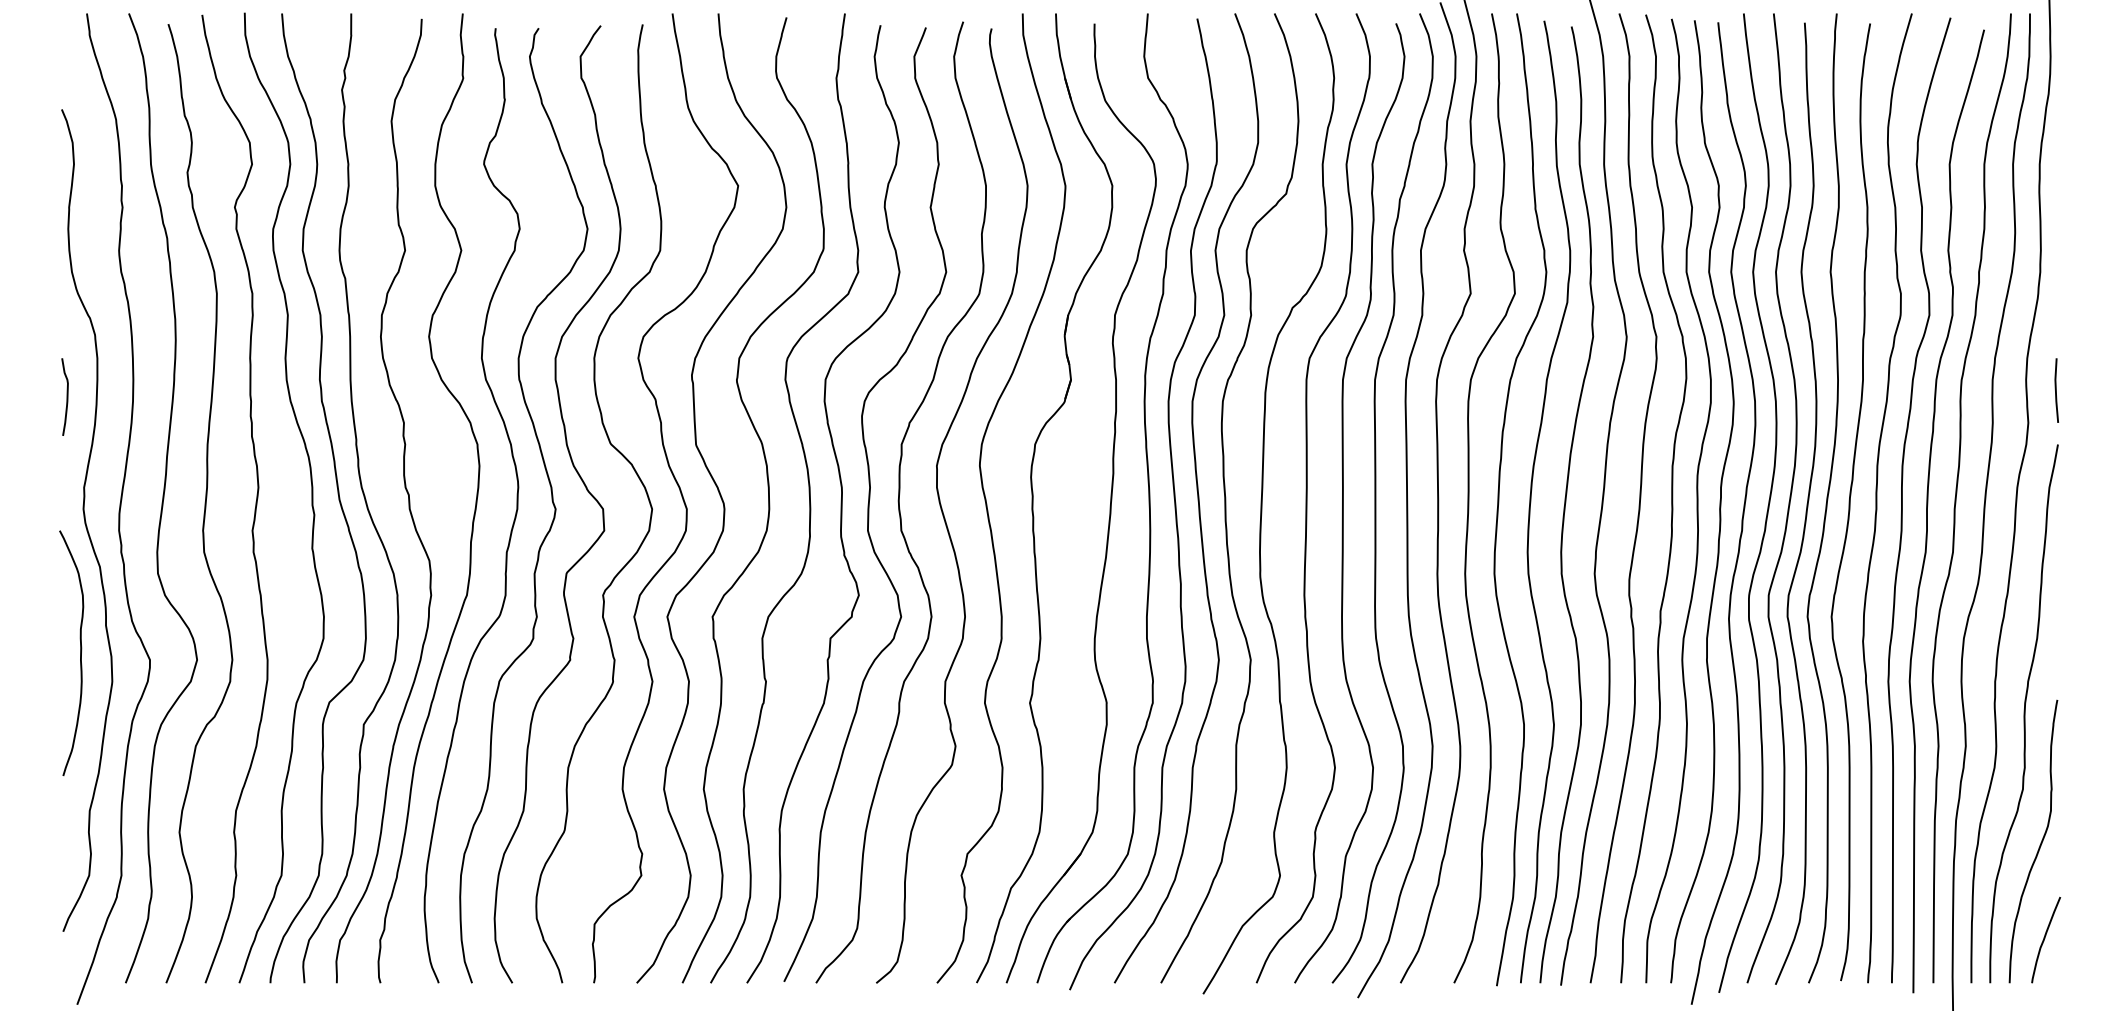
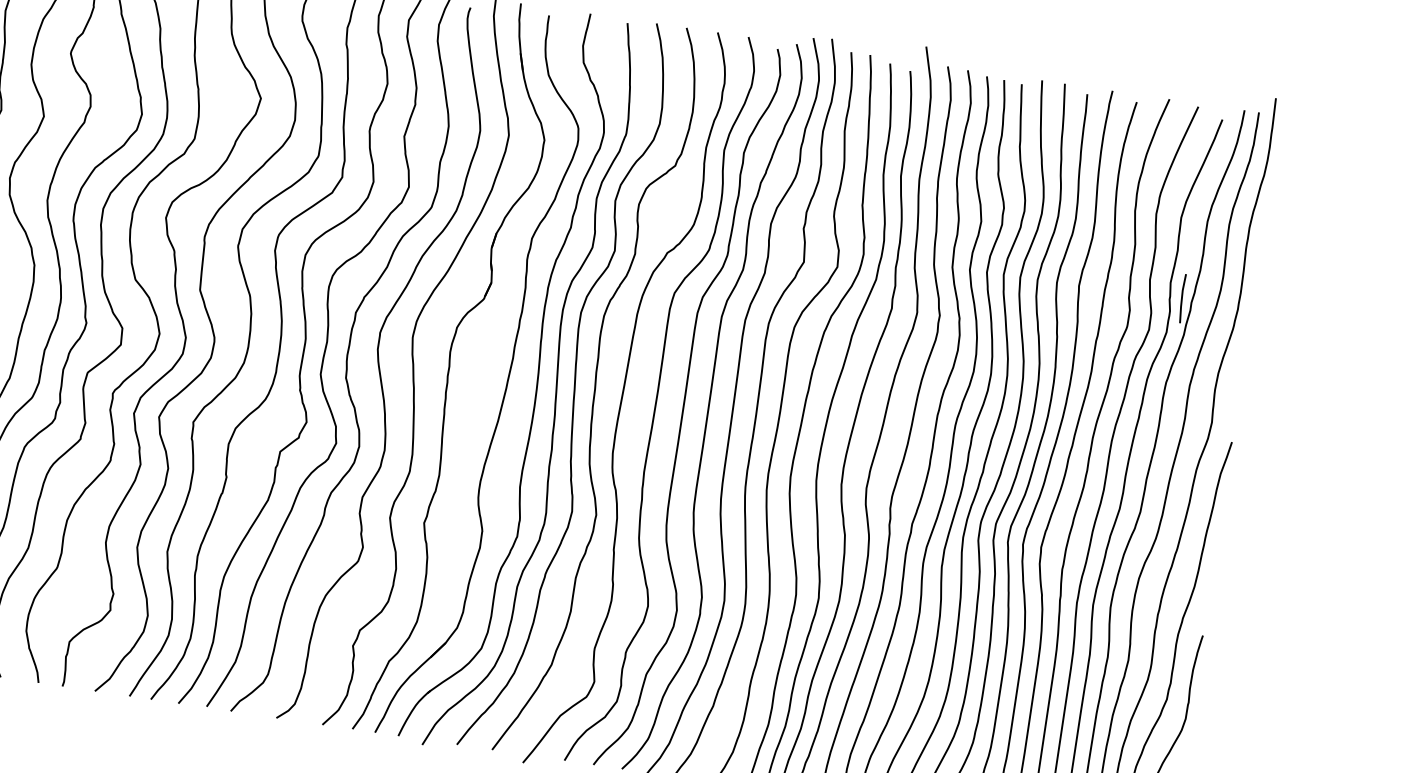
line: (2056, 390) -> (1182, 298), moved

